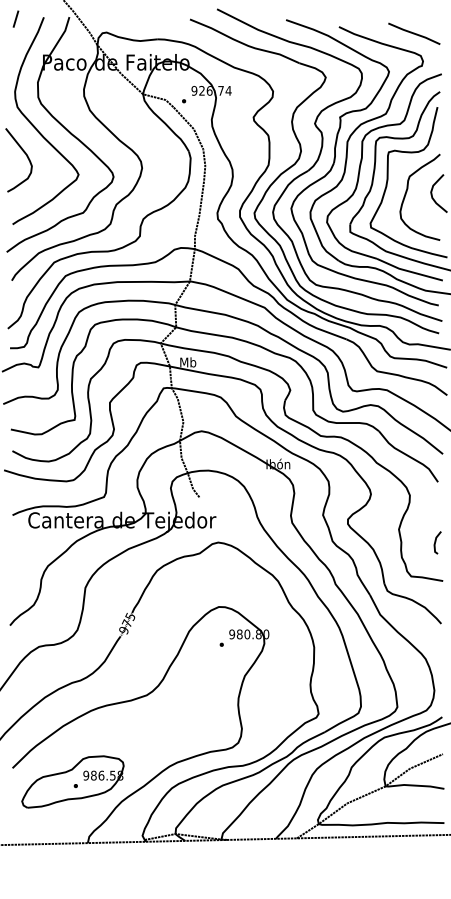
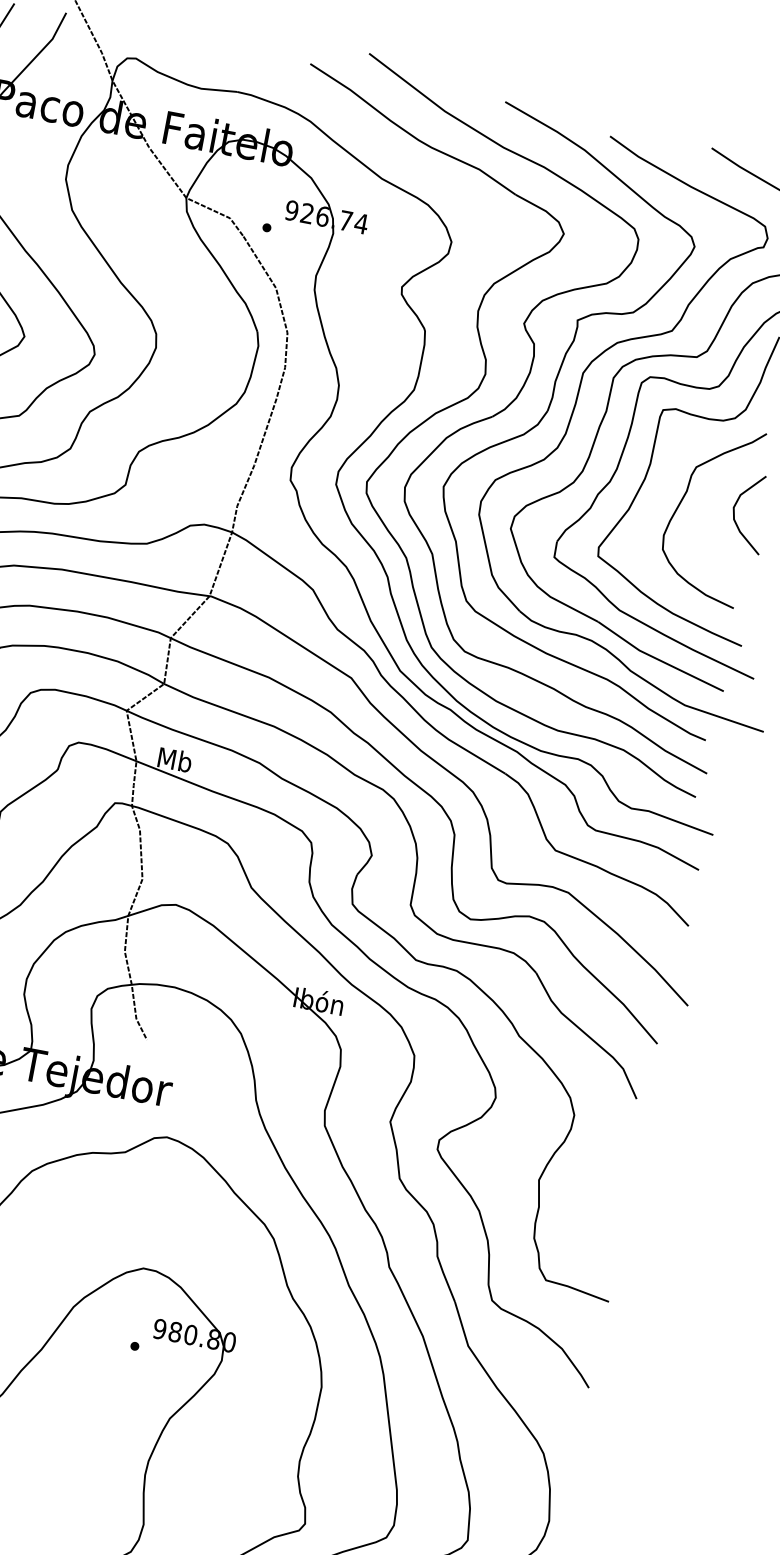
line: (436, 542) -> (610, 1220), removed

